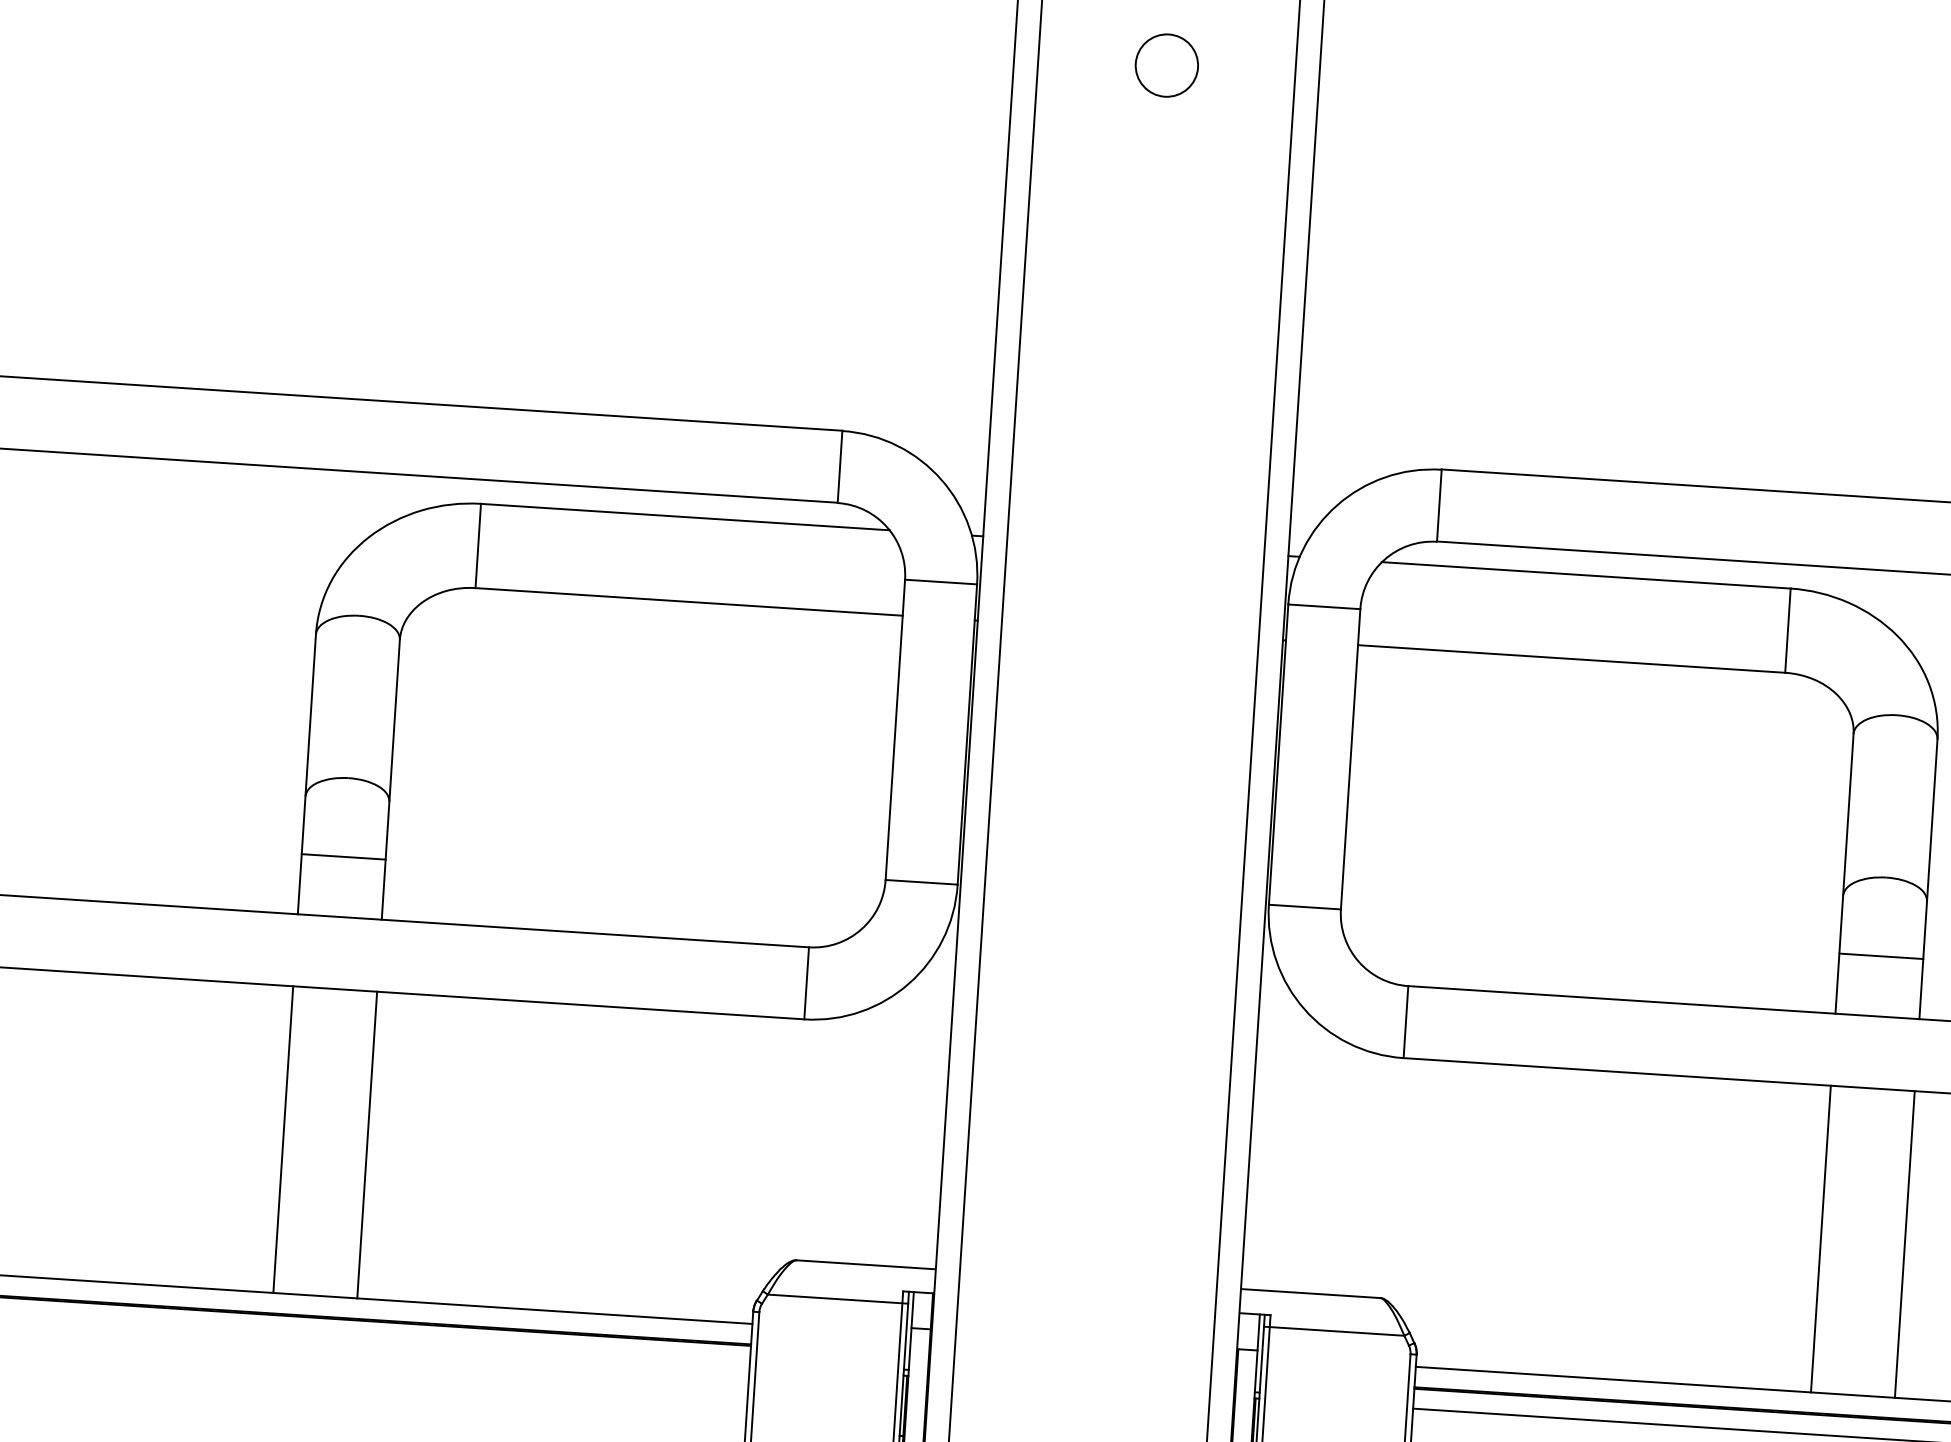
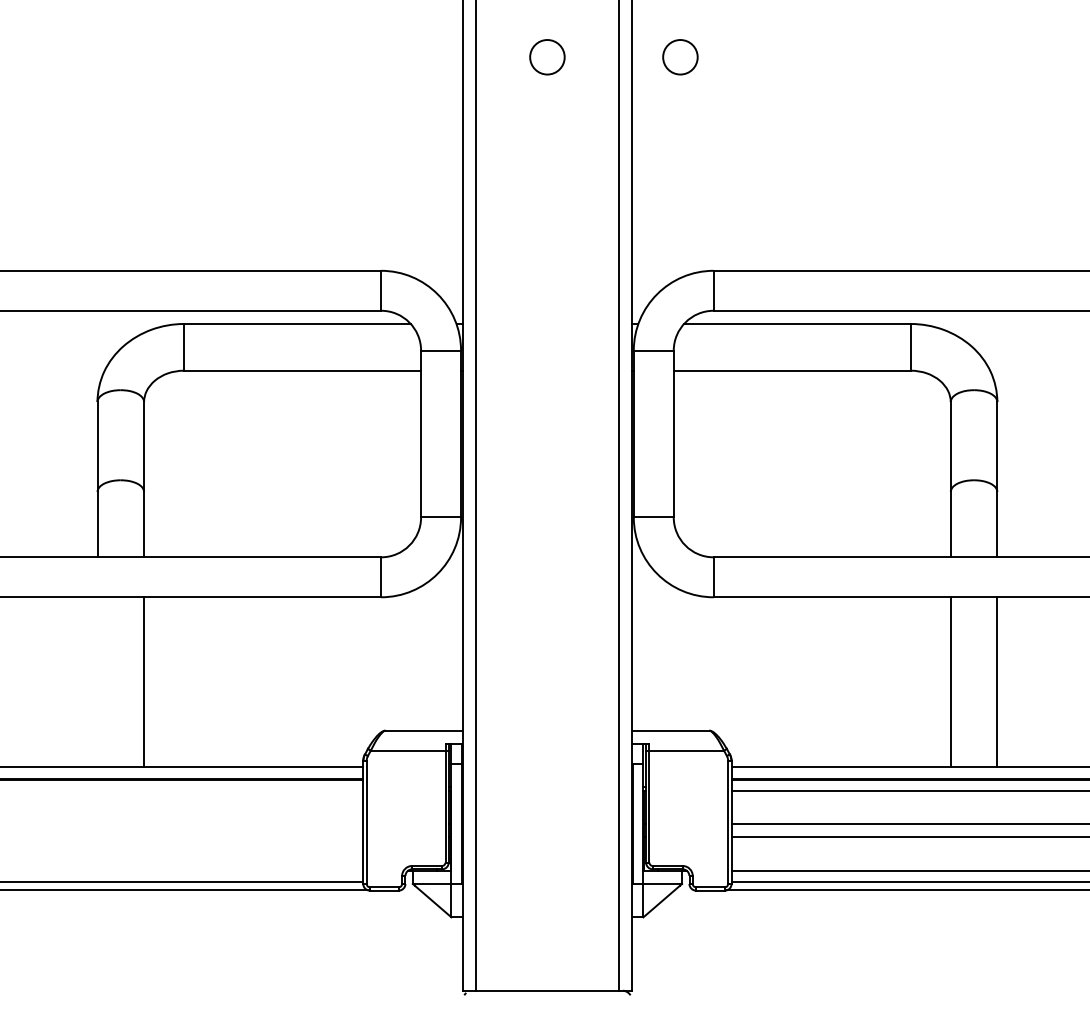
circle: (1406, 81) -> (680, 57), added
line: (343, 856) -> (120, 523), removed
line: (1880, 955) -> (973, 523), removed
line: (283, 1139) -> (97, 682), removed

